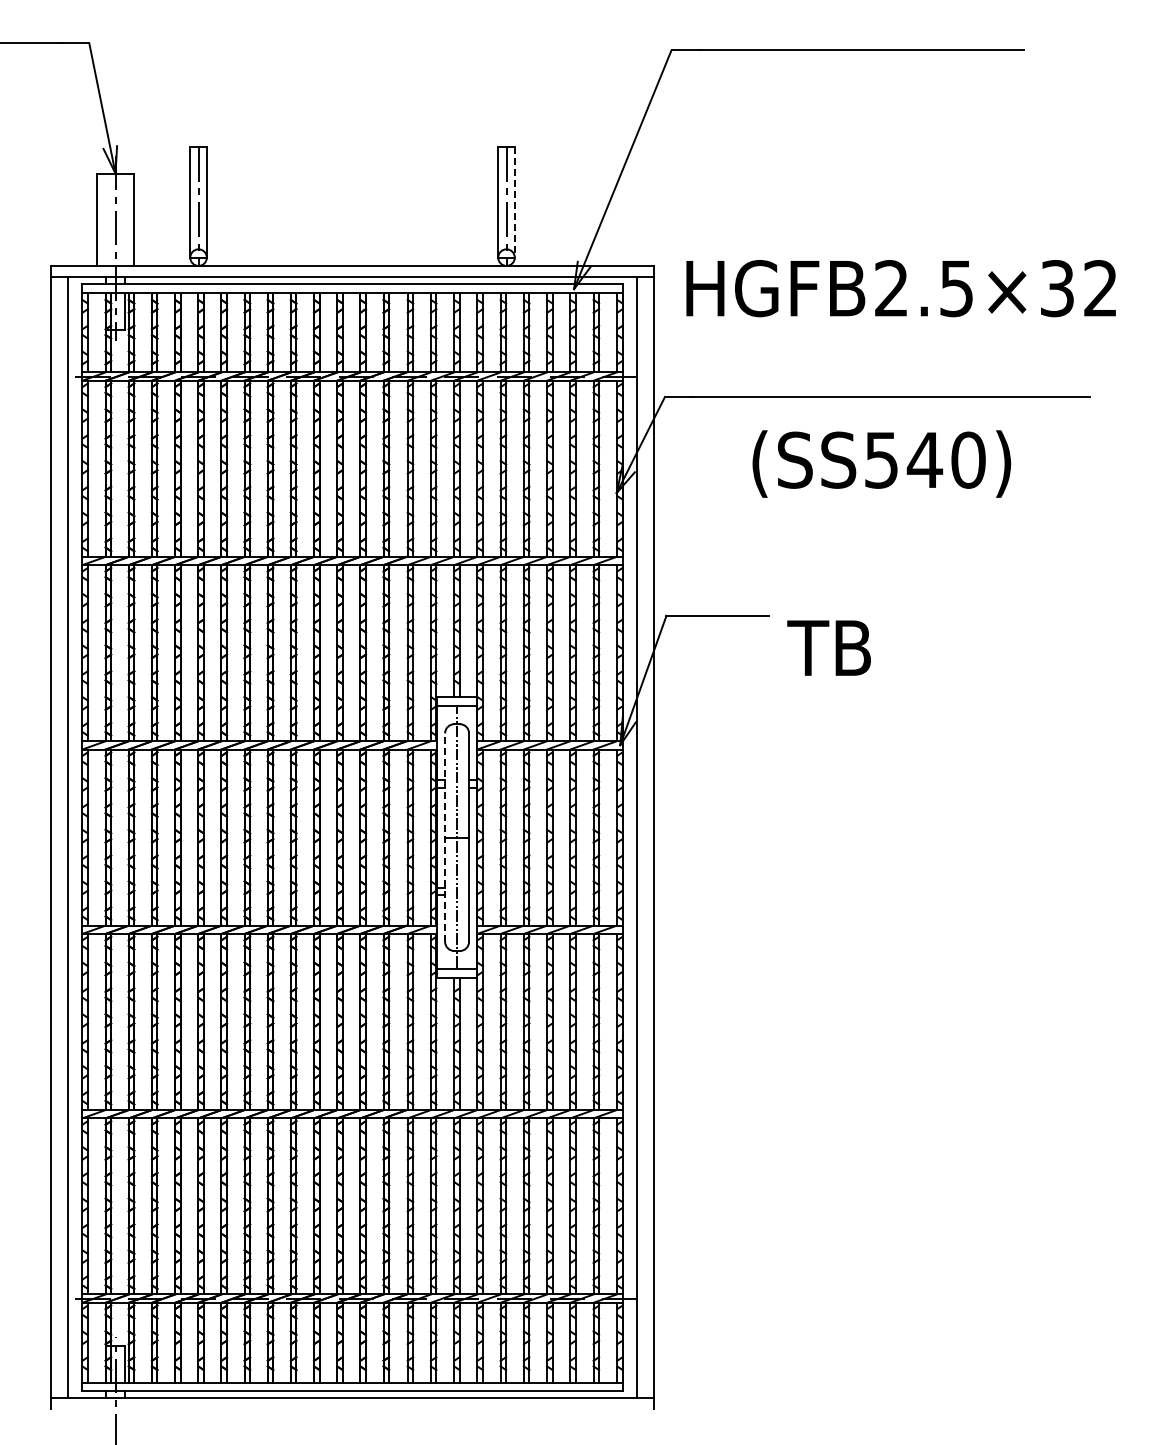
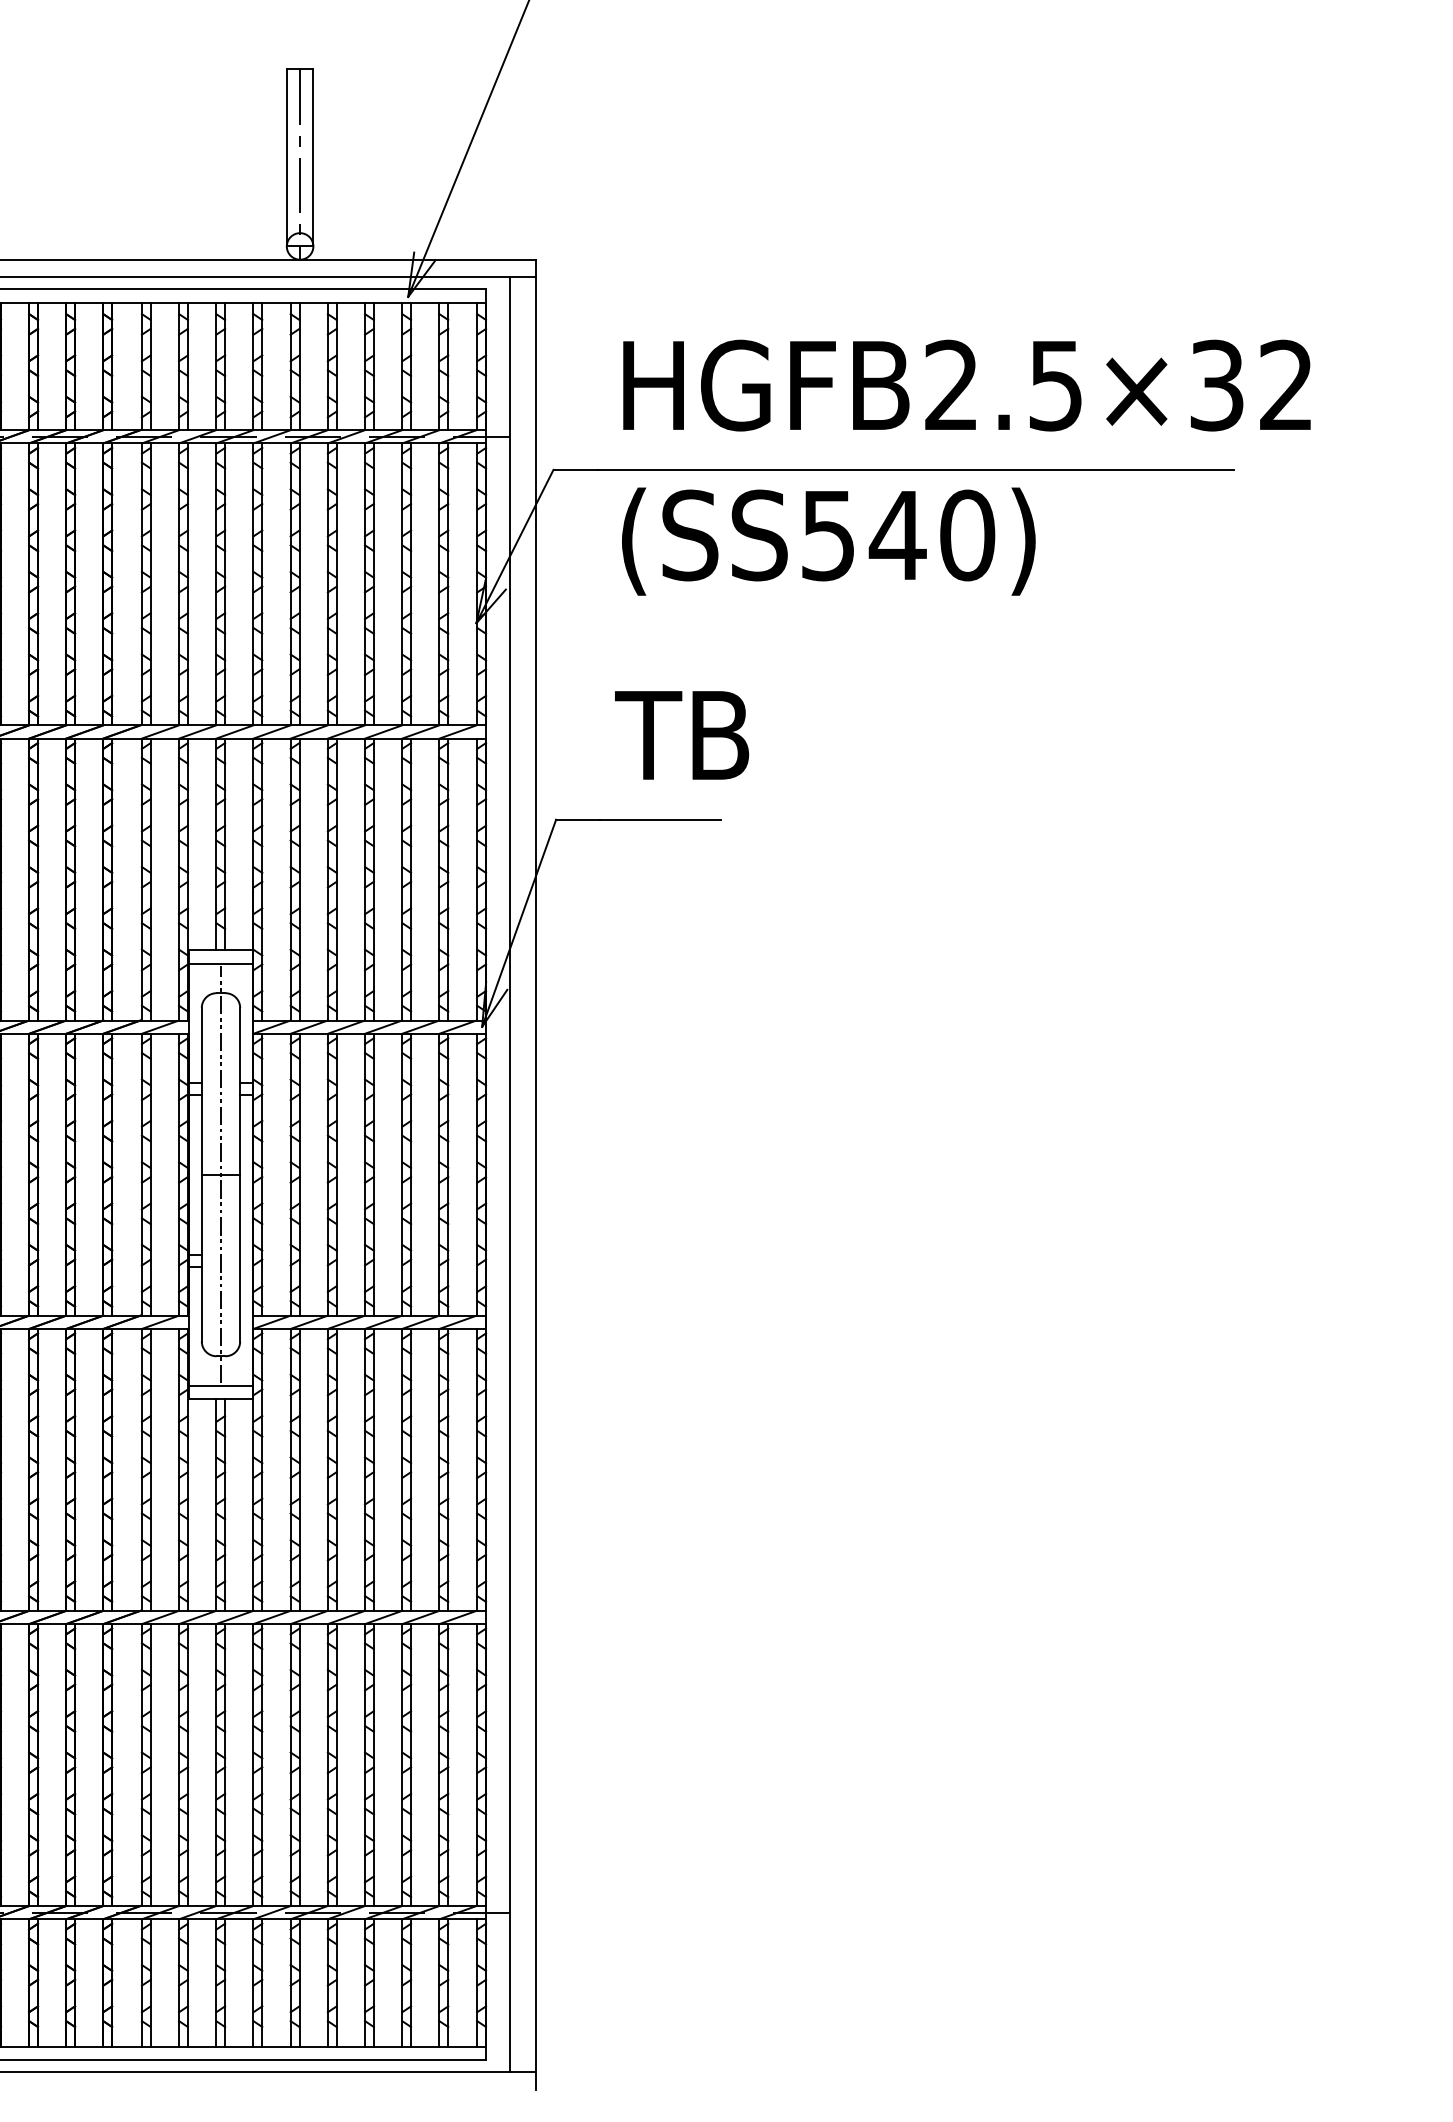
line: (514, 202) -> (312, 158), dashed -> solid
text: (900, 288) -> (965, 385), moved
text: (881, 463) -> (828, 540), moved
text: (828, 647) -> (680, 734), moved
line: (445, 837) -> (202, 1174), dashed -> solid

